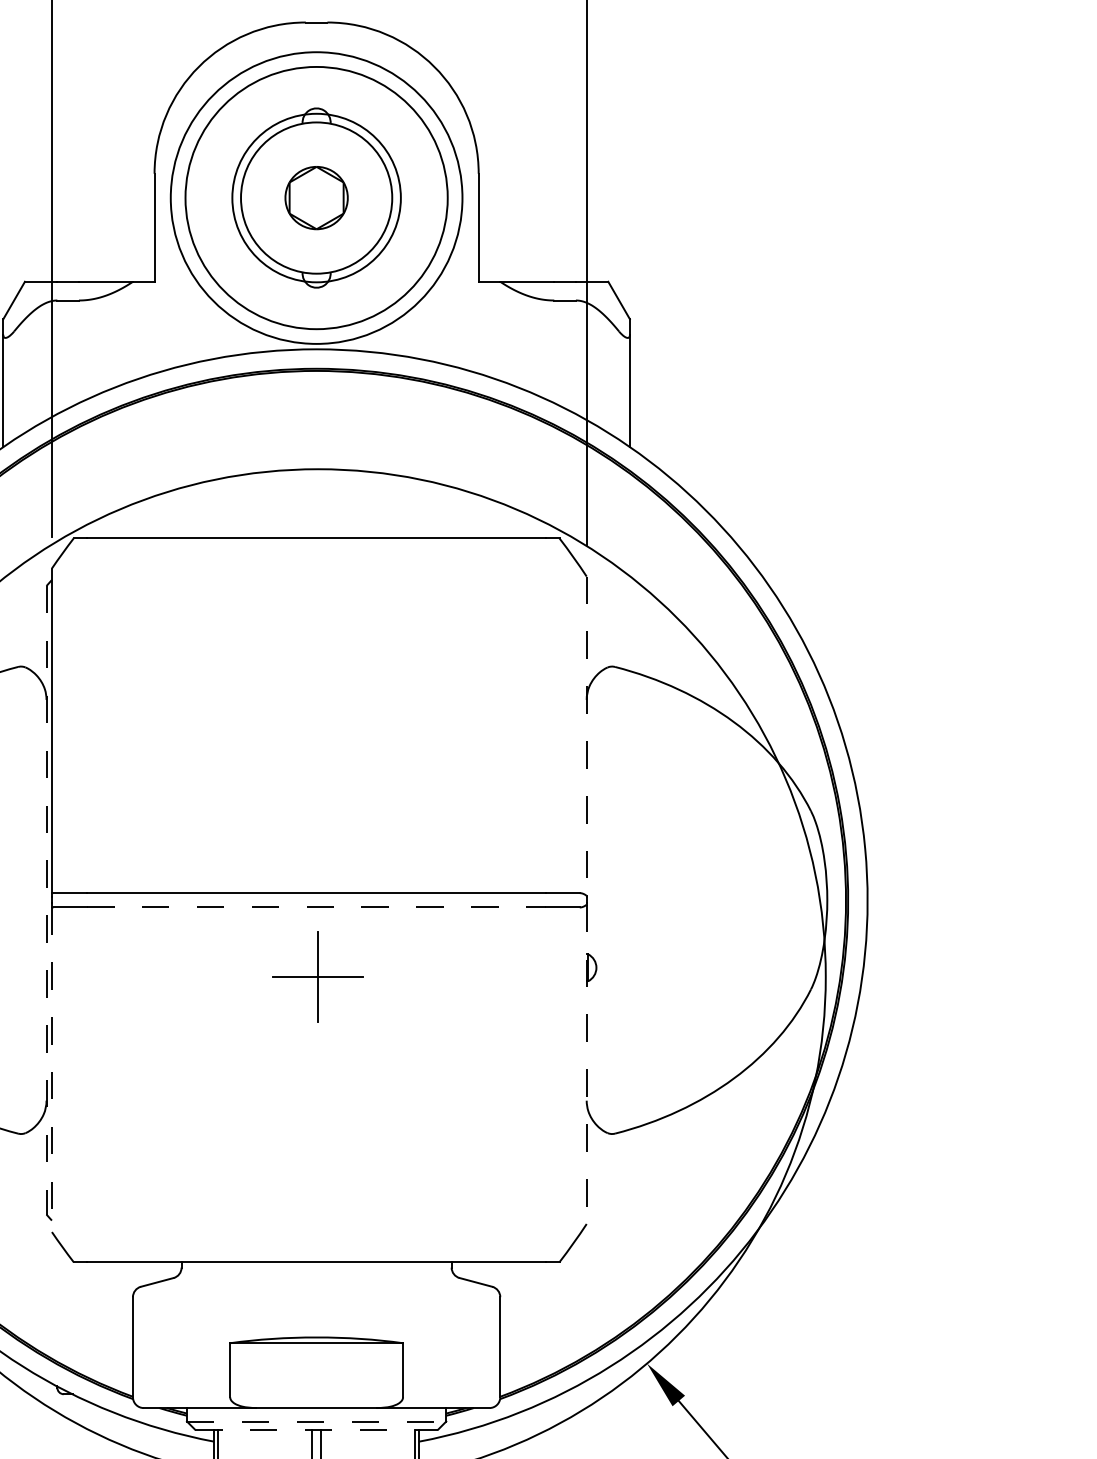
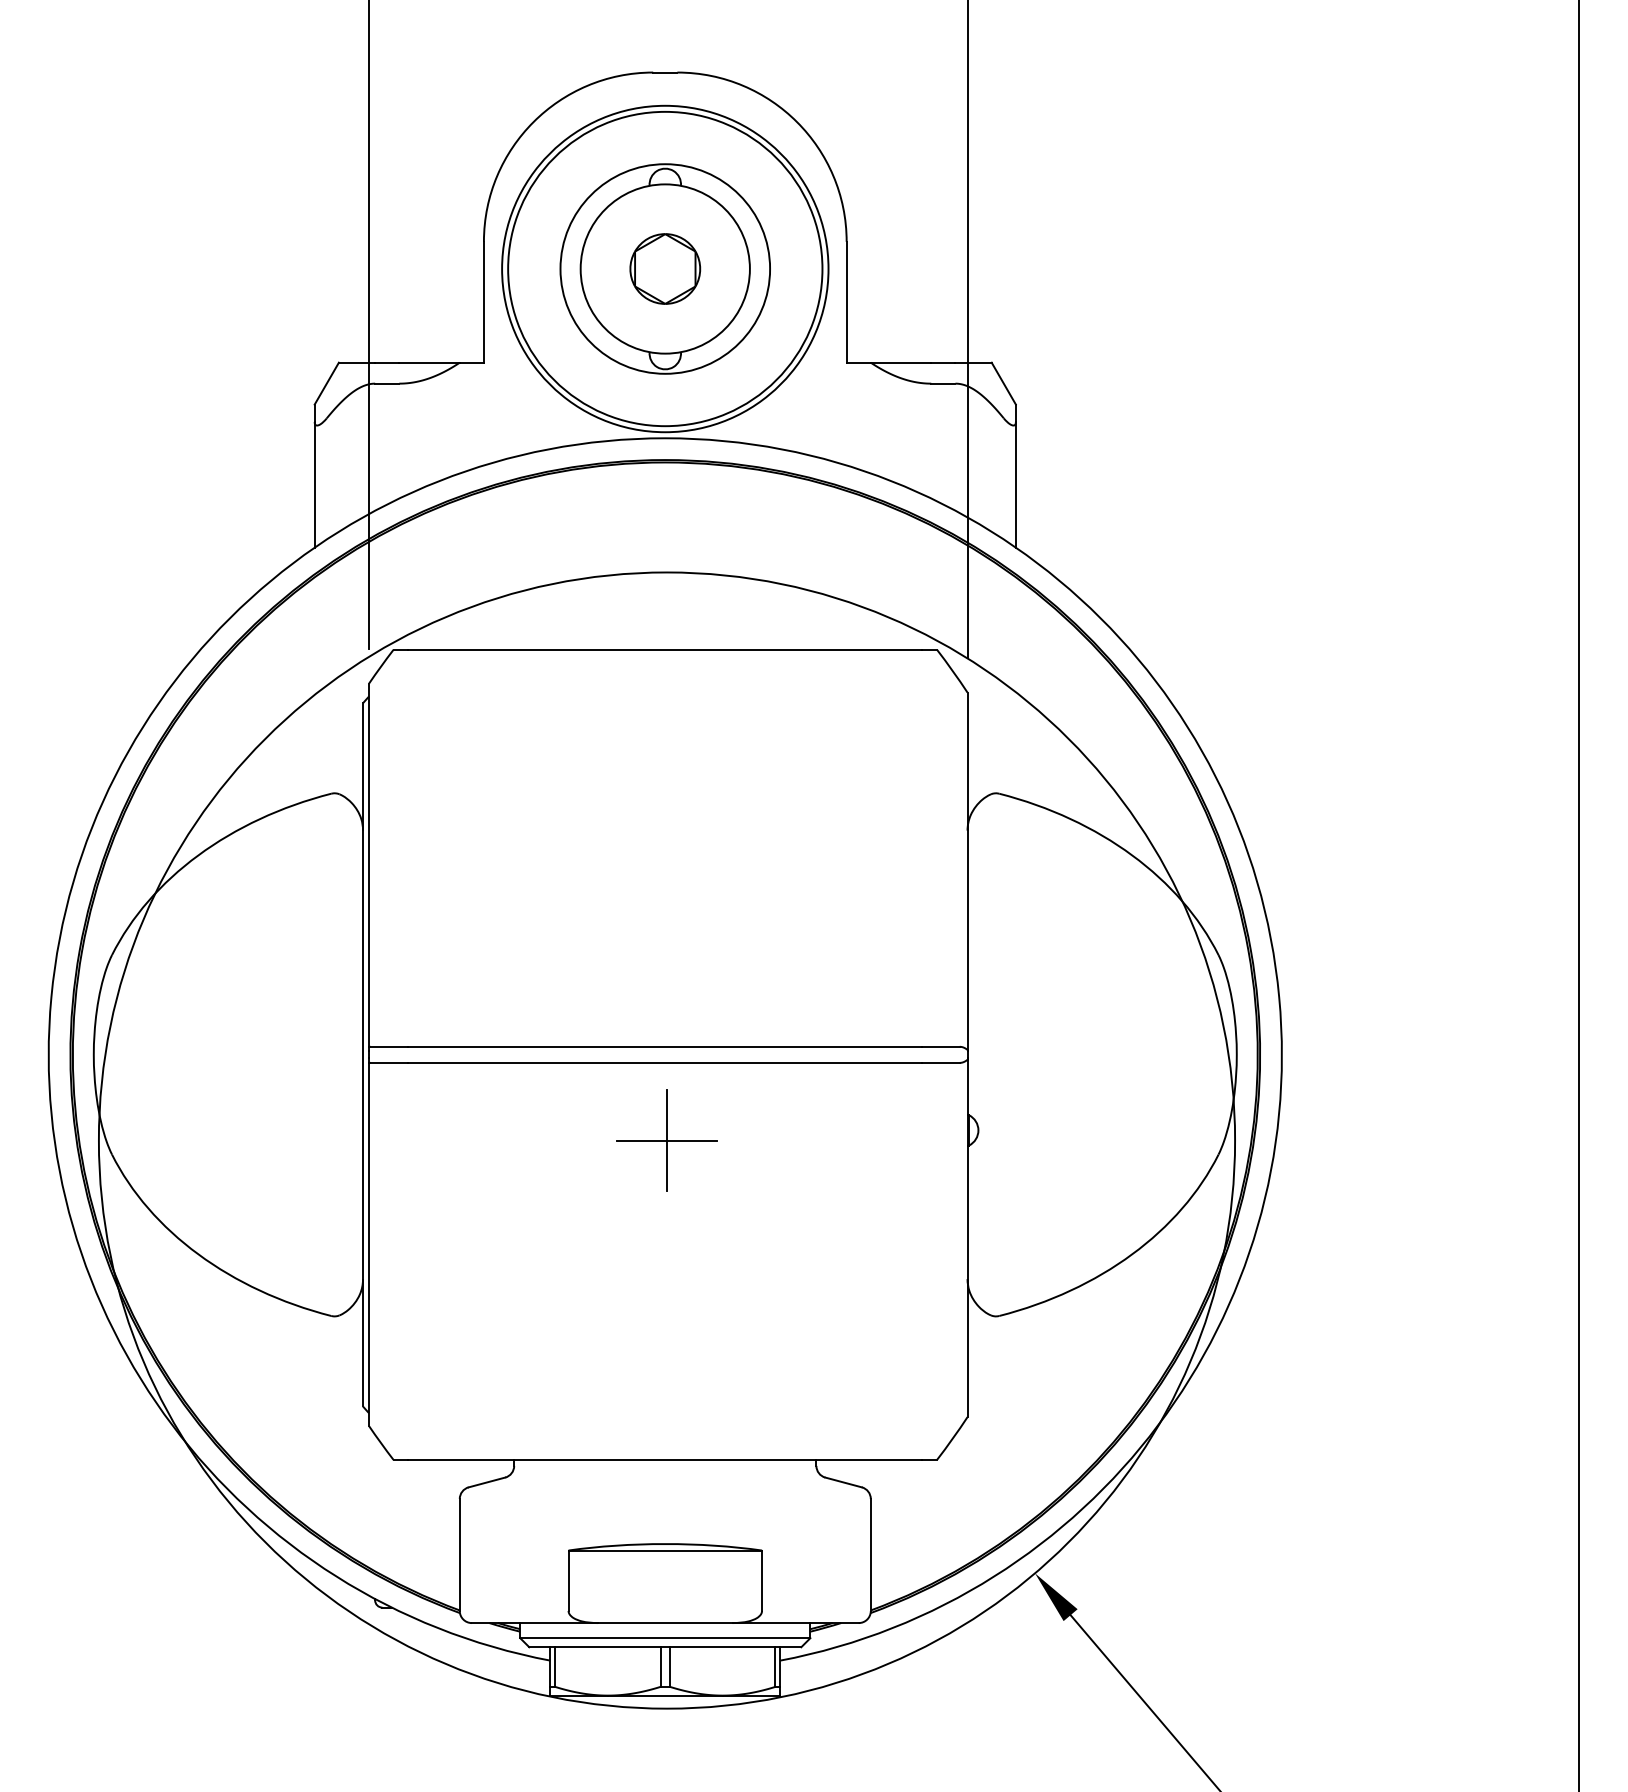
circle: (316, 197) -> (665, 268), size x0.71
circle: (316, 197) -> (665, 268), size x1.67
line: (586, 736) -> (967, 871), dashed -> solid
line: (46, 899) -> (363, 1054), dashed -> solid
line: (316, 907) -> (665, 1062), dashed -> solid
line: (586, 1064) -> (967, 1238), dashed -> solid
line: (52, 1069) -> (369, 1244), dashed -> solid
line: (316, 1421) -> (665, 1638), dashed -> solid
line: (316, 1429) -> (665, 1647), dashed -> solid

